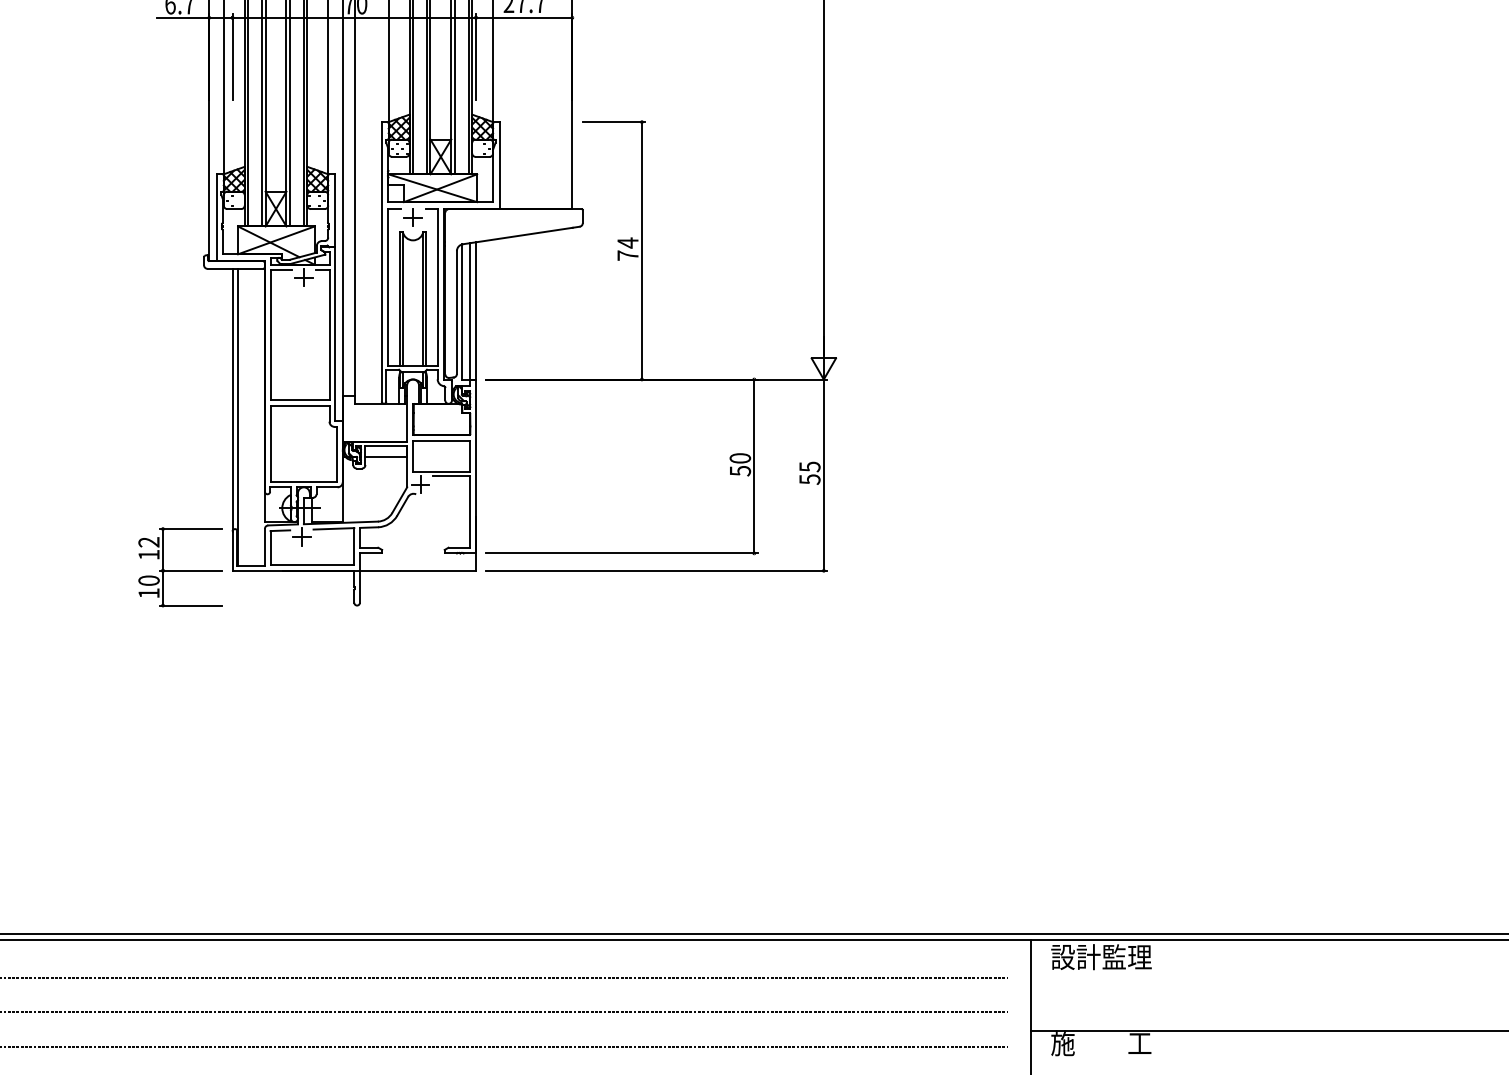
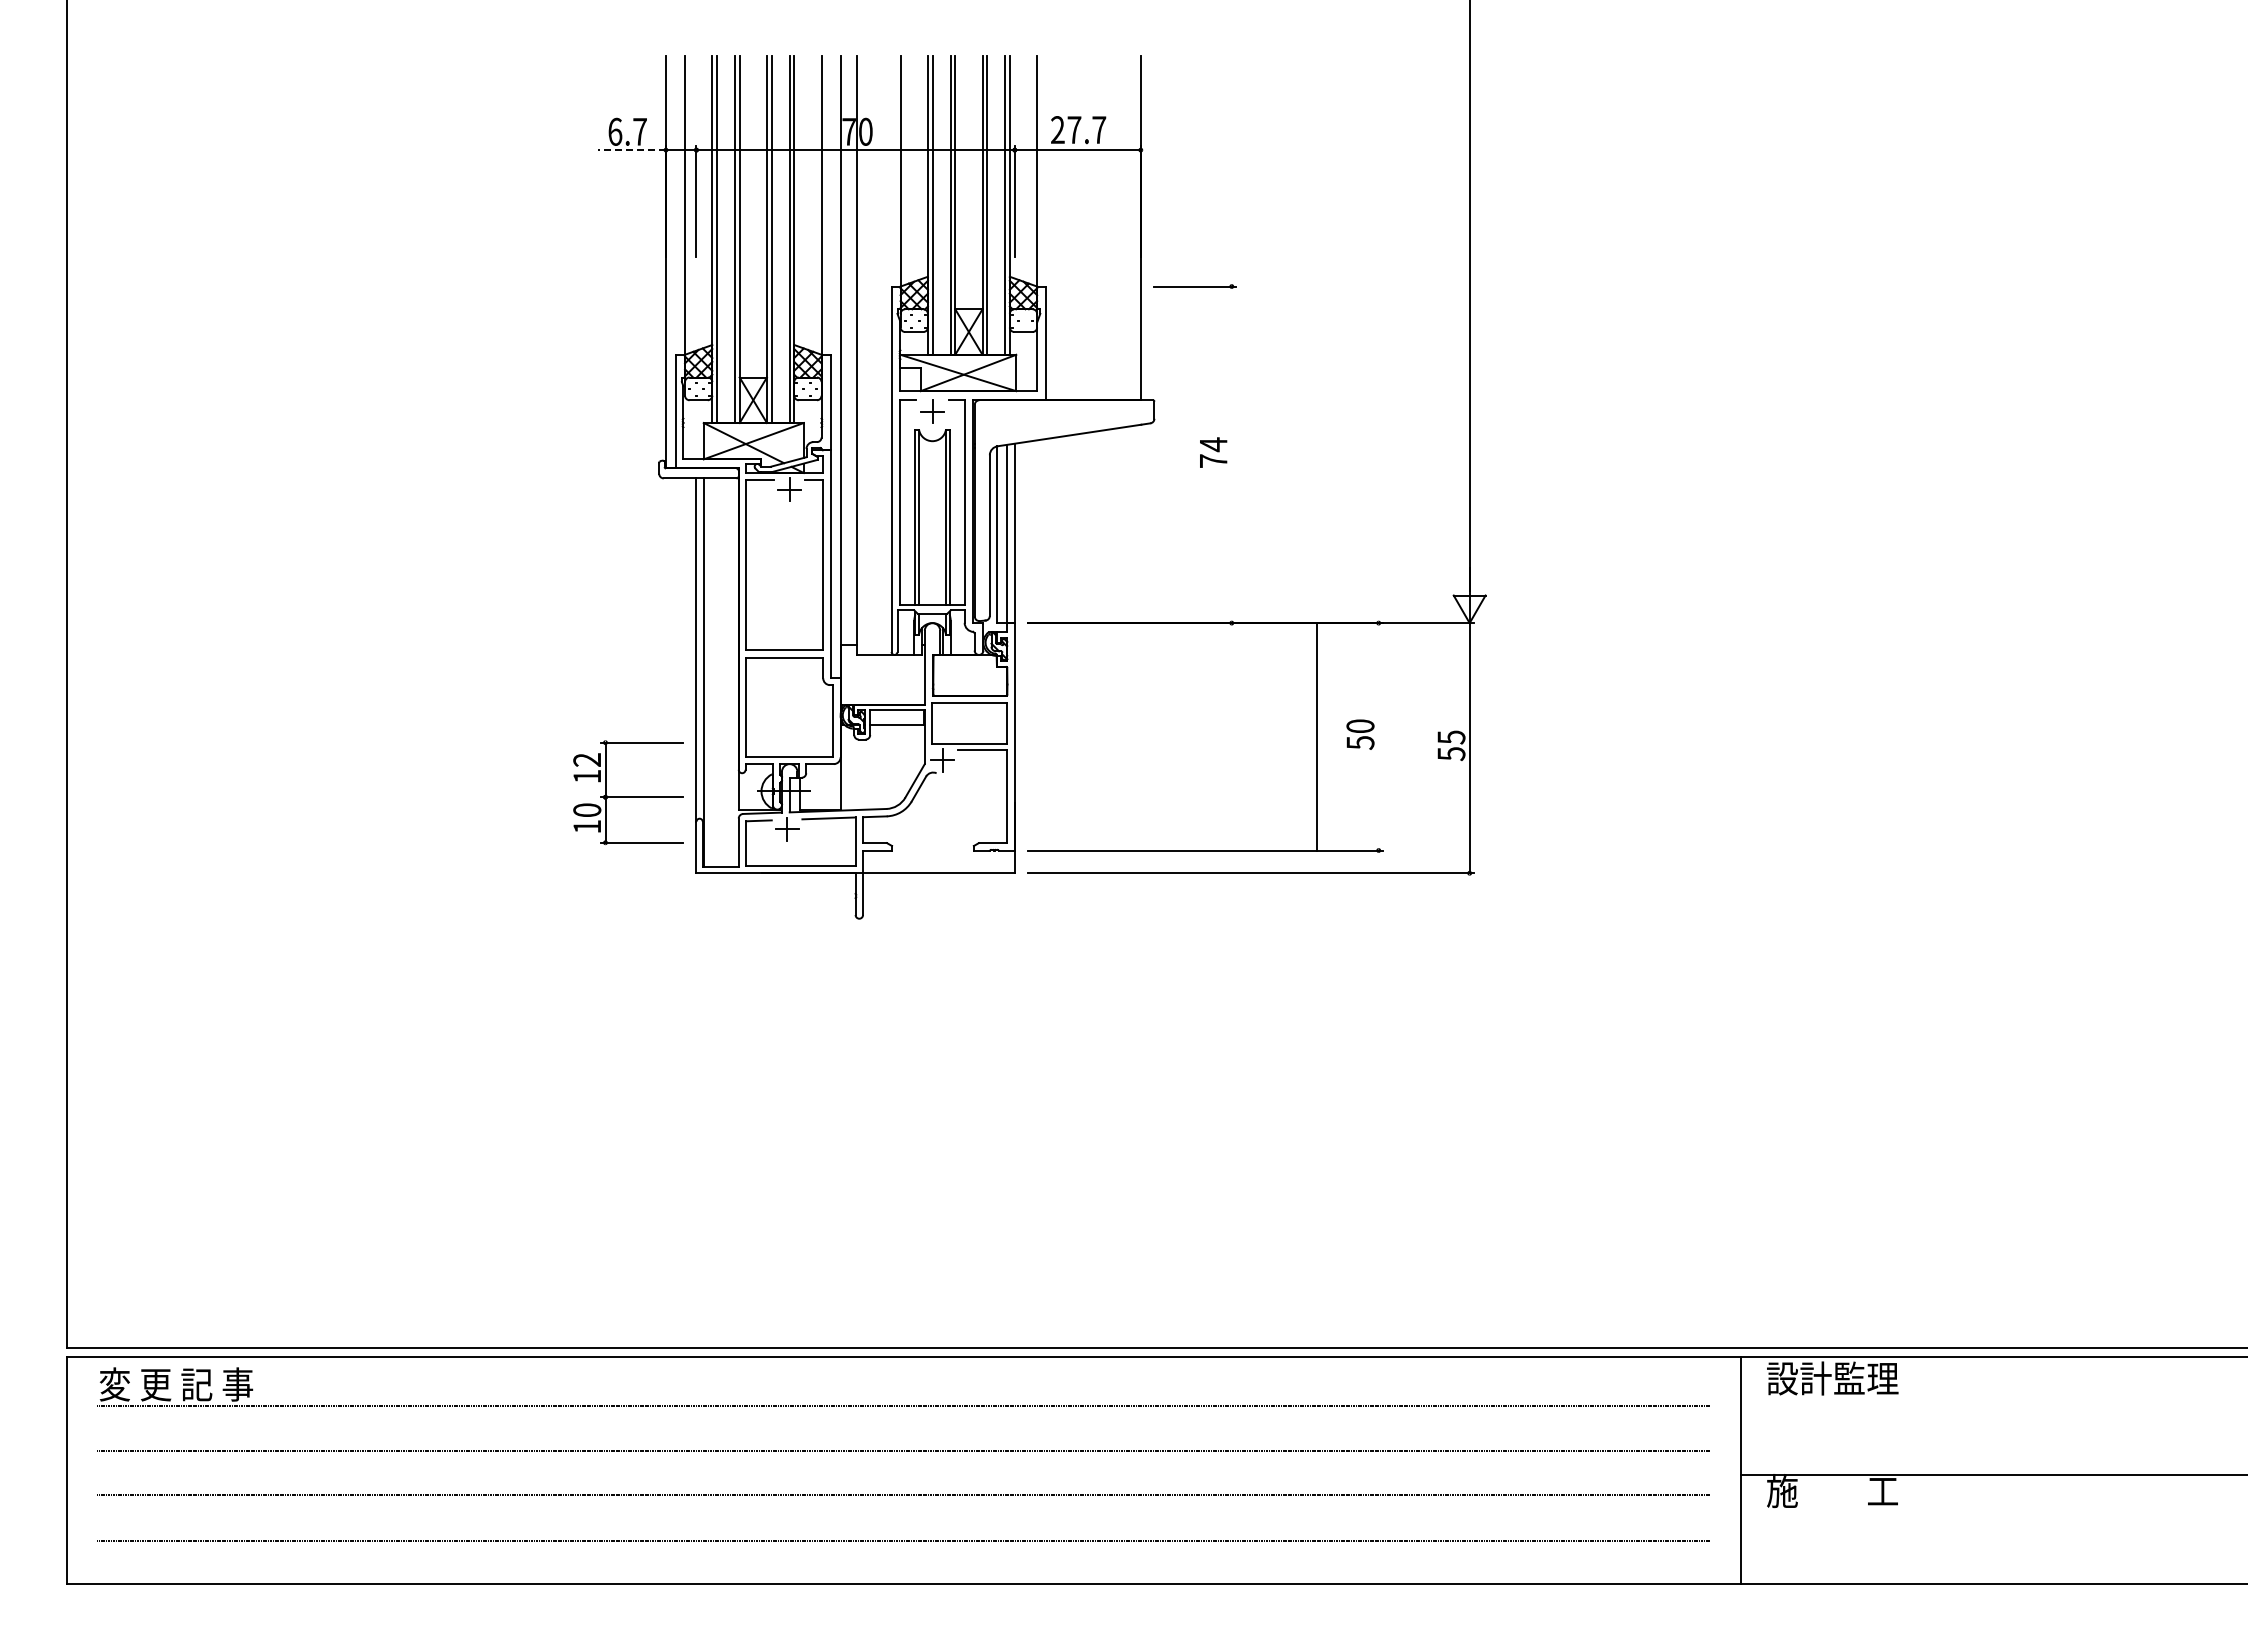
line: (183, 18) -> (632, 150), solid -> dashed
line: (641, 250) -> (1231, 454), removed
line: (754, 466) -> (1316, 736), moved
part: (180, 567) -> (628, 792), moved

